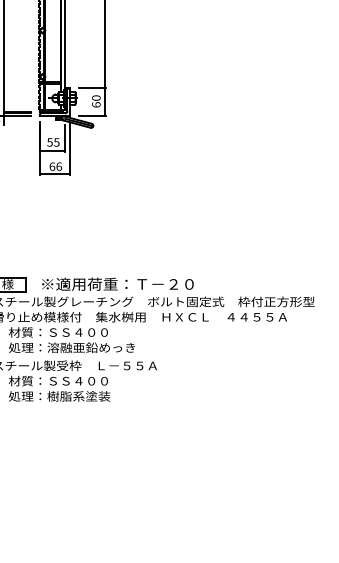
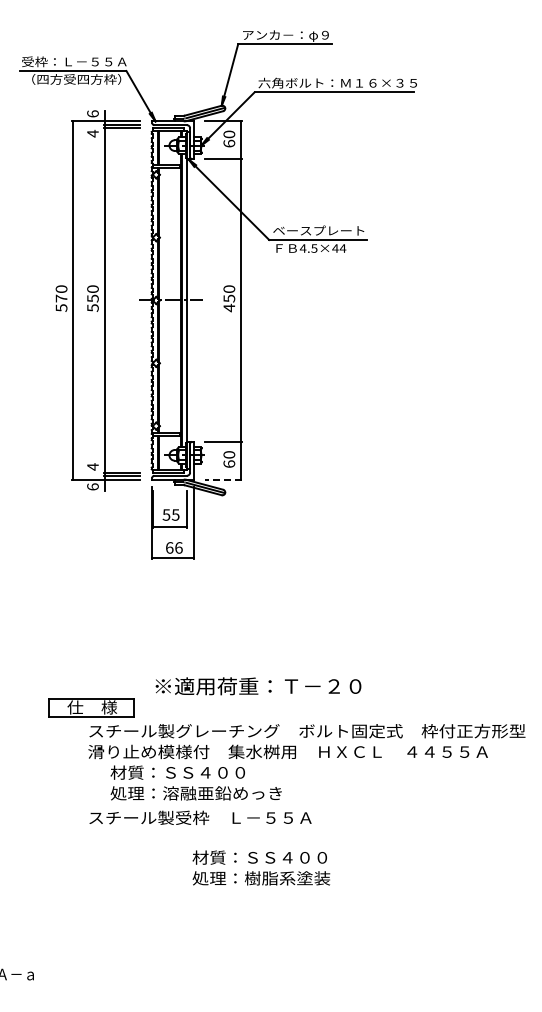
line: (92, 116) -> (223, 479), solid -> dashed
text: (117, 284) -> (258, 686), moved
text: (59, 388) -> (261, 867), moved

